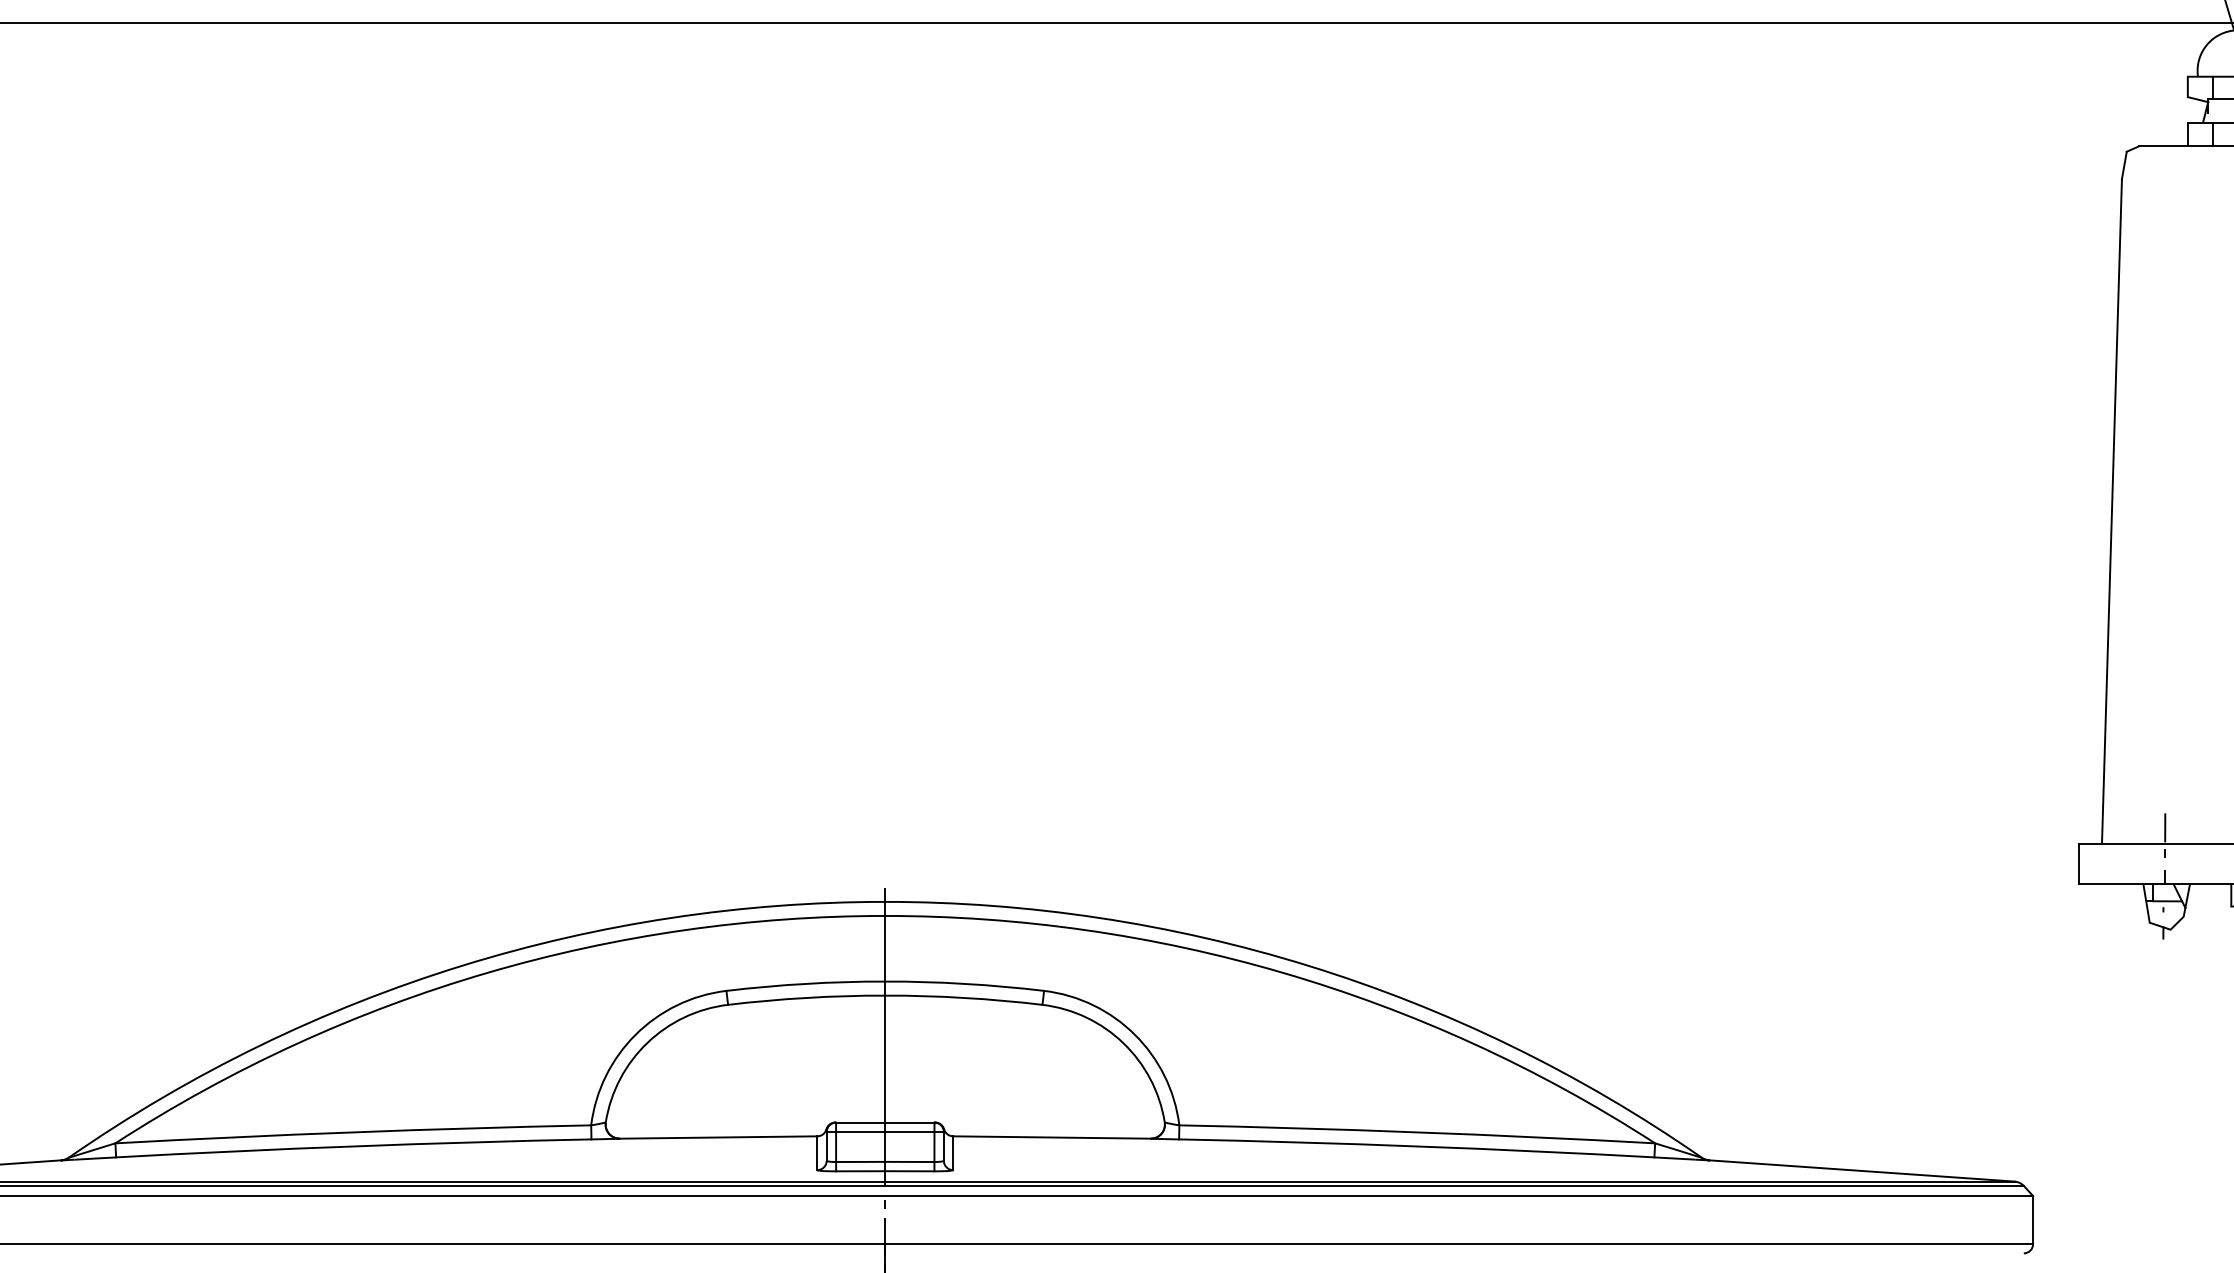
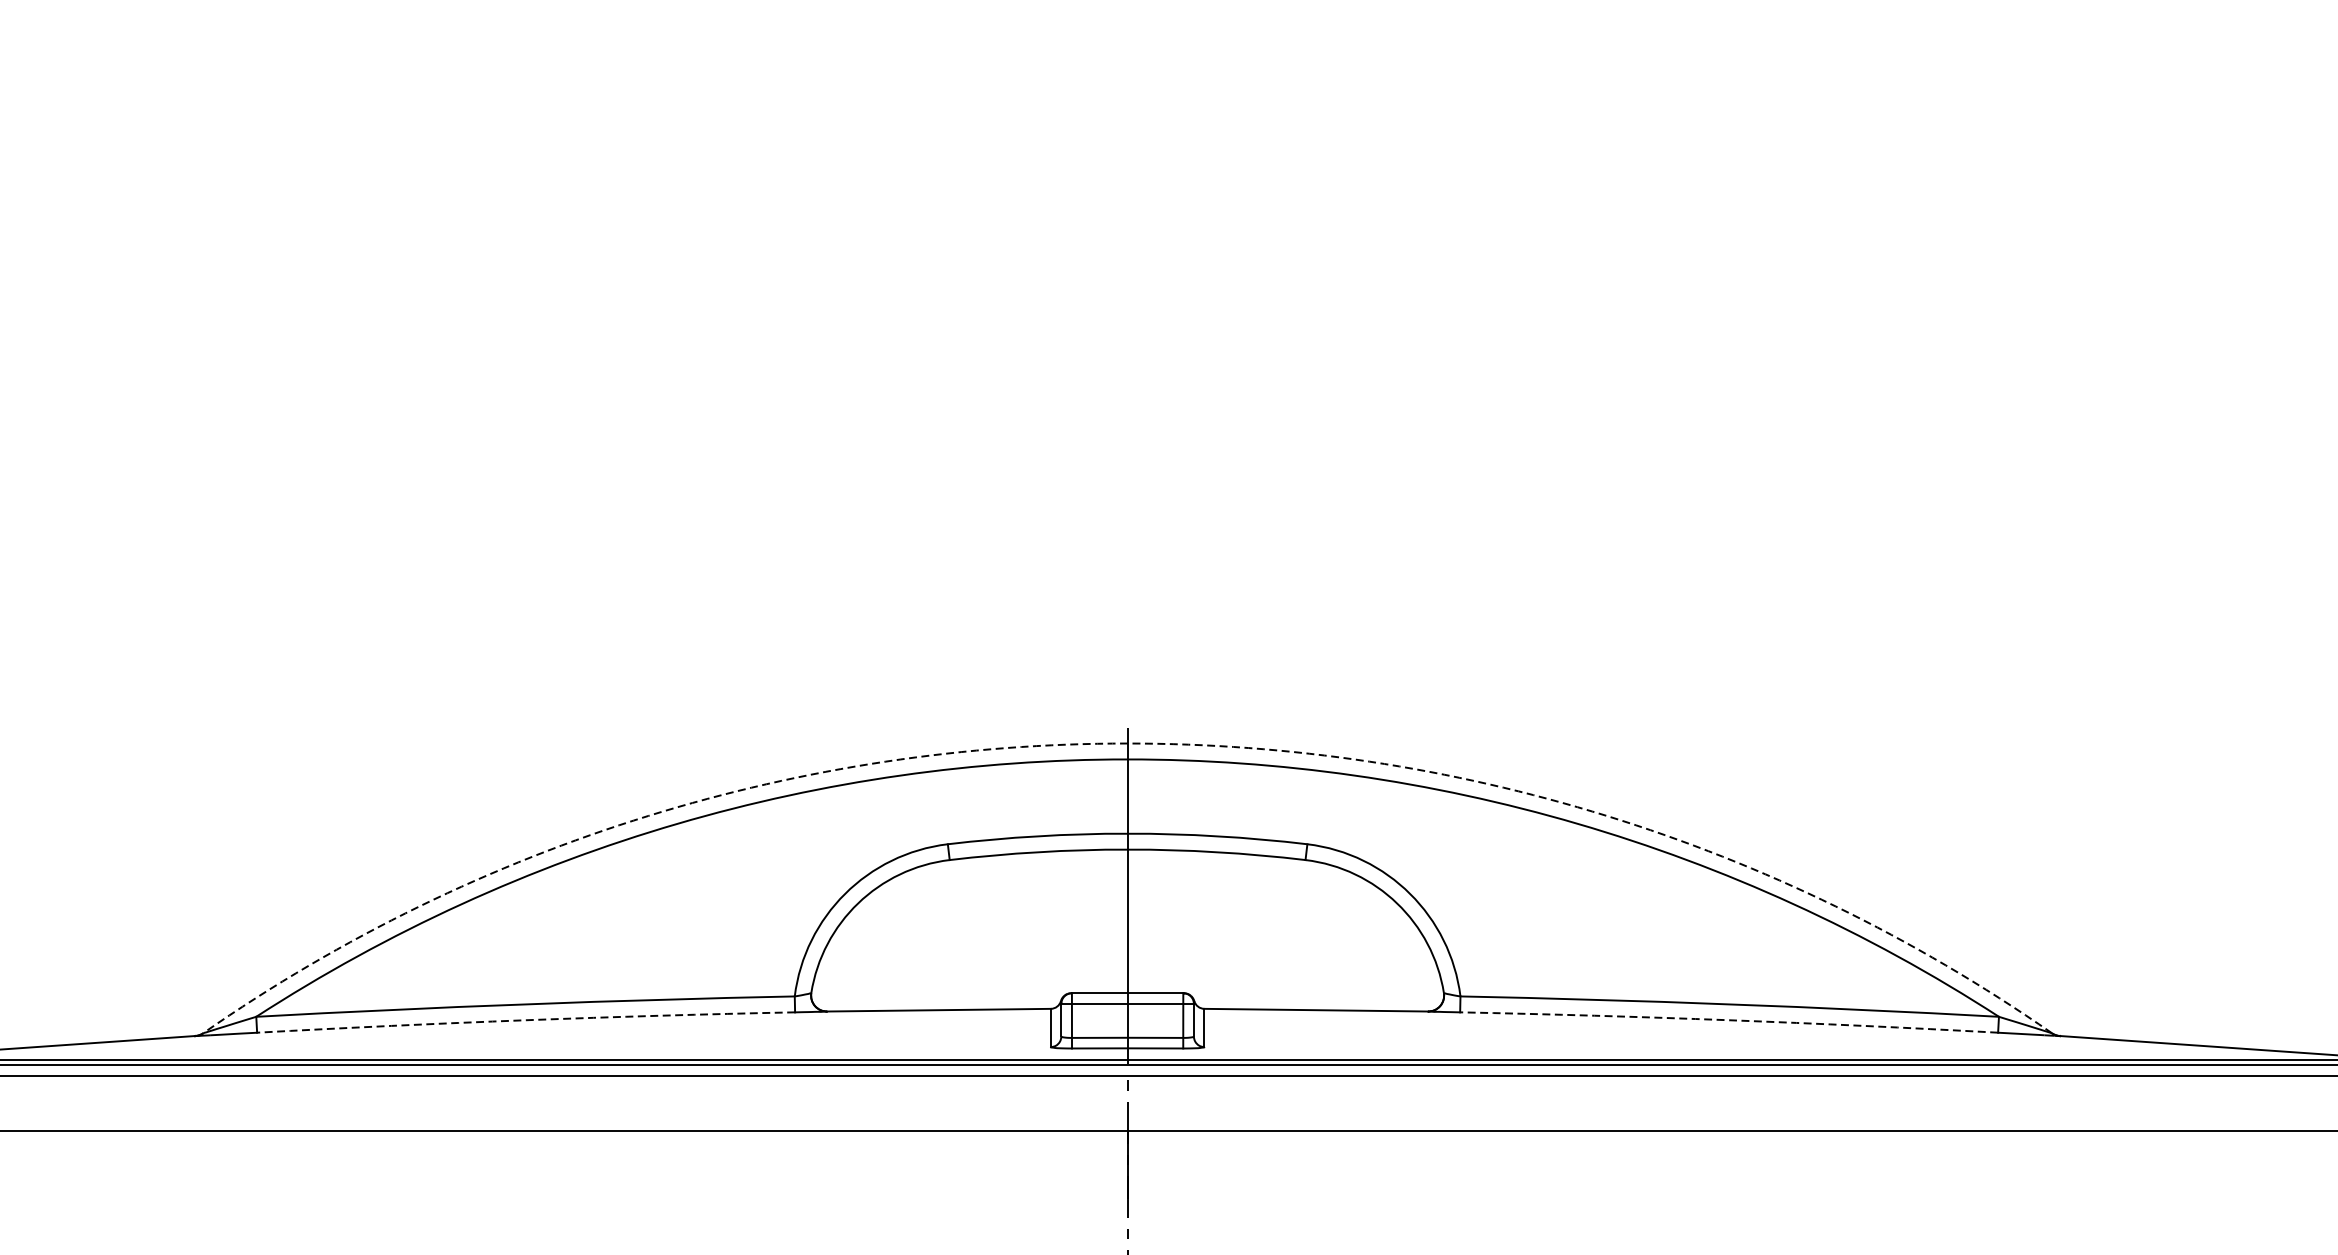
arc: (885, 901) -> (1127, 743), solid -> dashed
arc: (353, 1146) -> (525, 1020), solid -> dashed
arc: (1416, 1146) -> (1728, 1020), solid -> dashed

